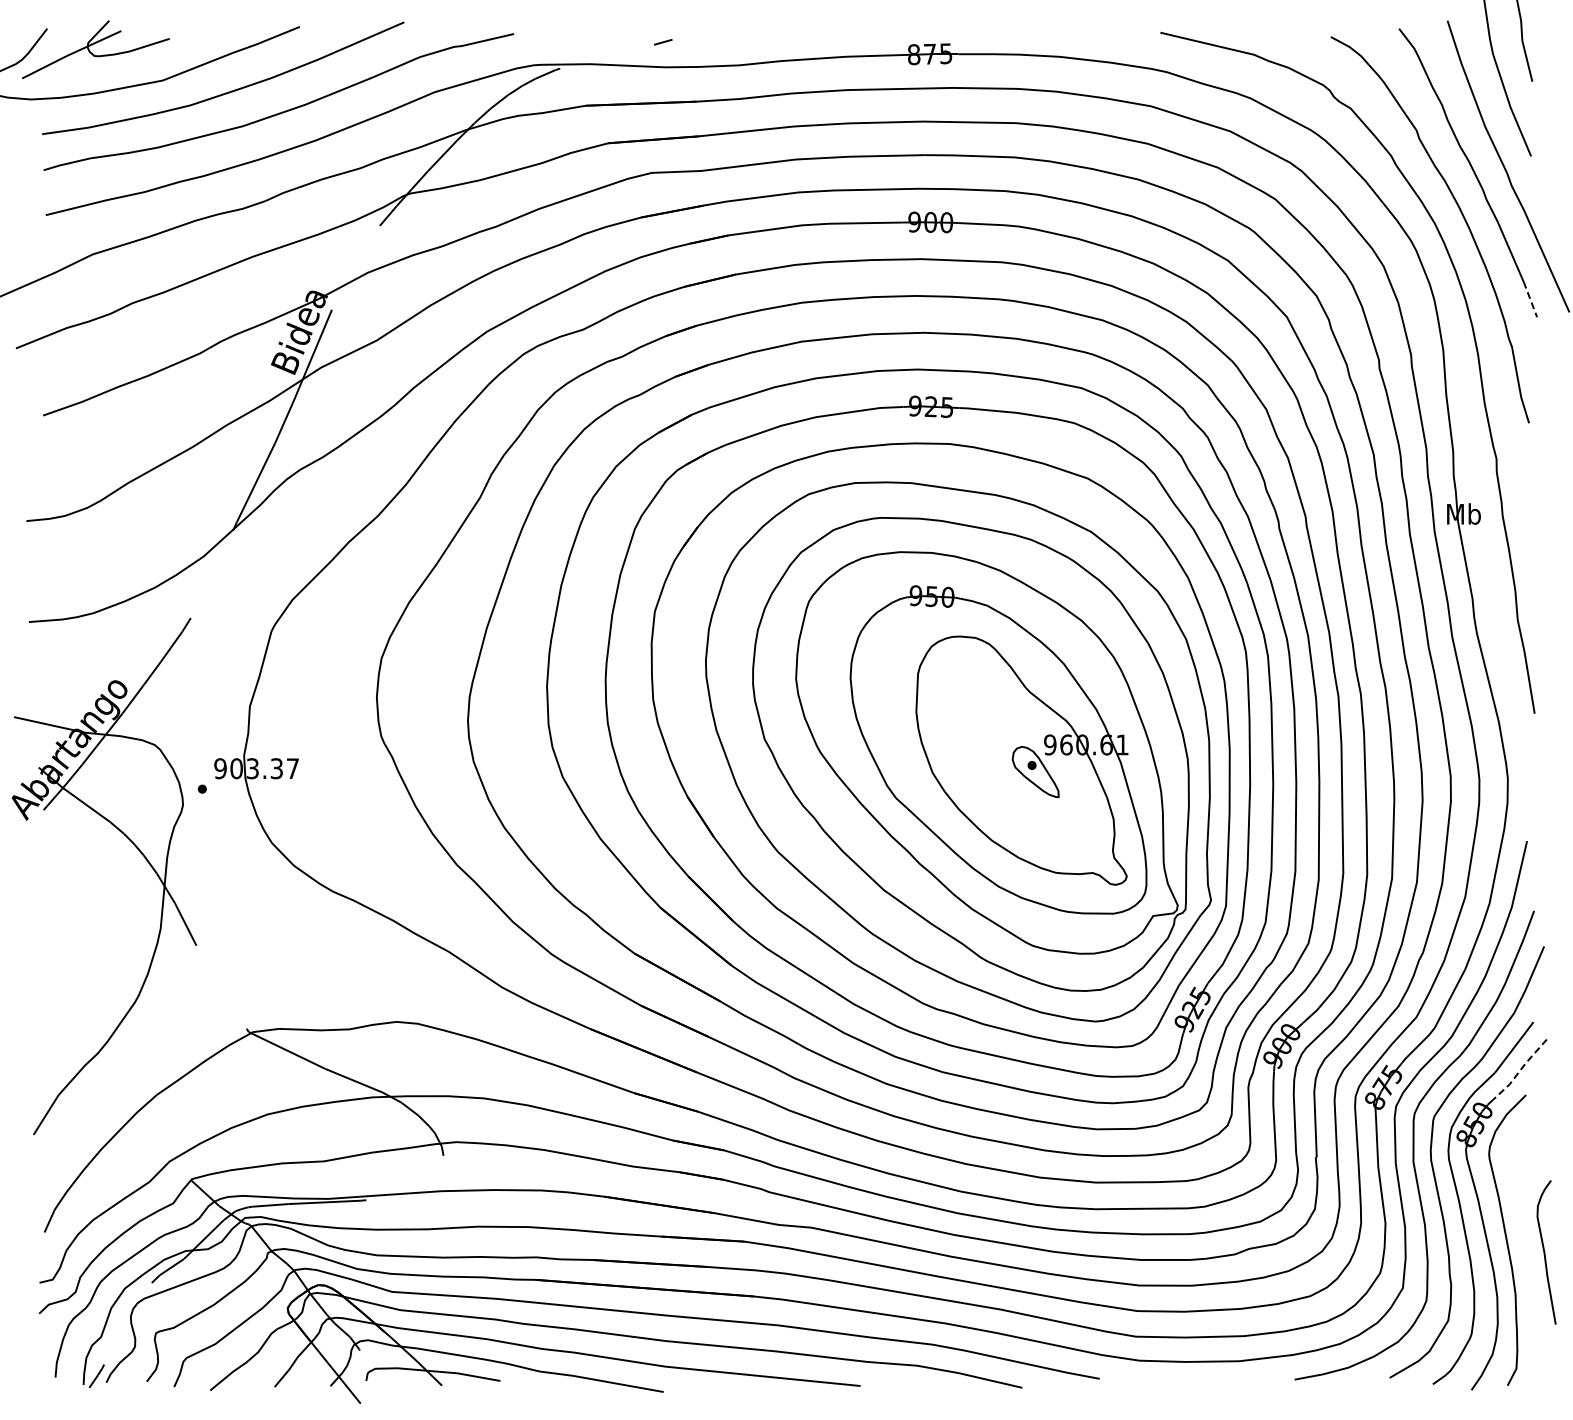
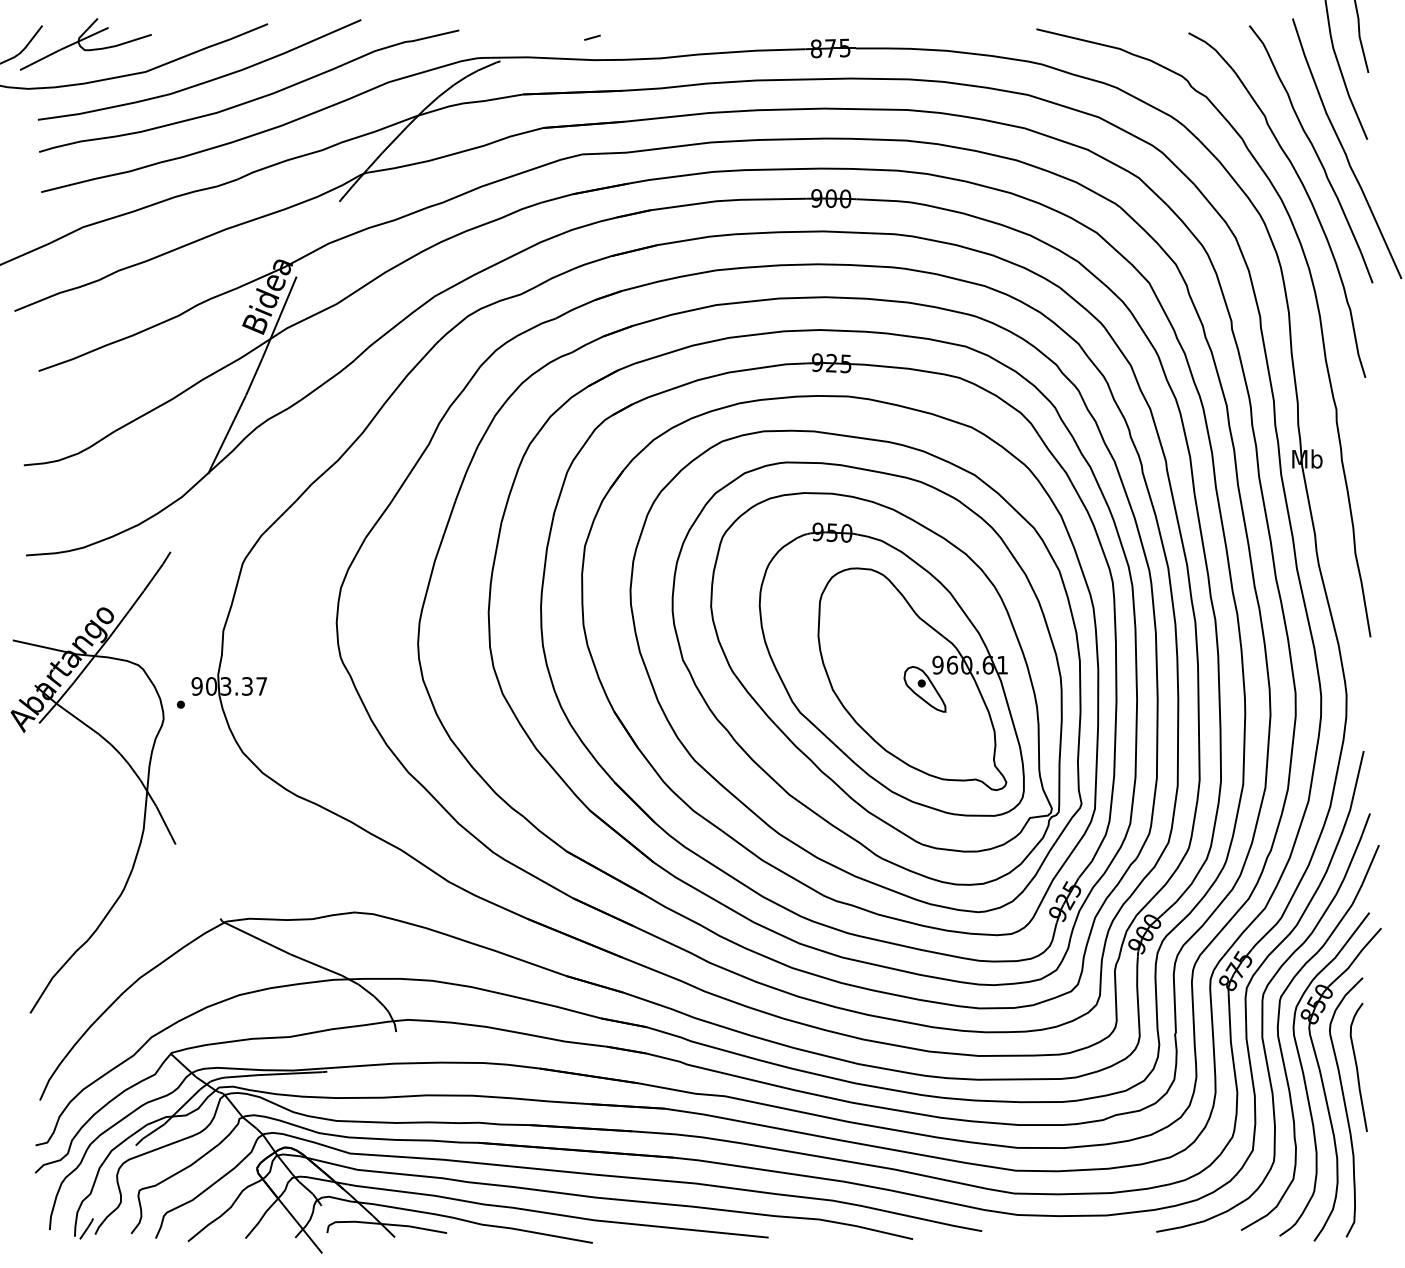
line: (1530, 299) -> (1366, 267), dashed -> solid
line: (1520, 1070) -> (1357, 955), dashed -> solid
curve: (1545, 1252) -> (1357, 1067), moved

